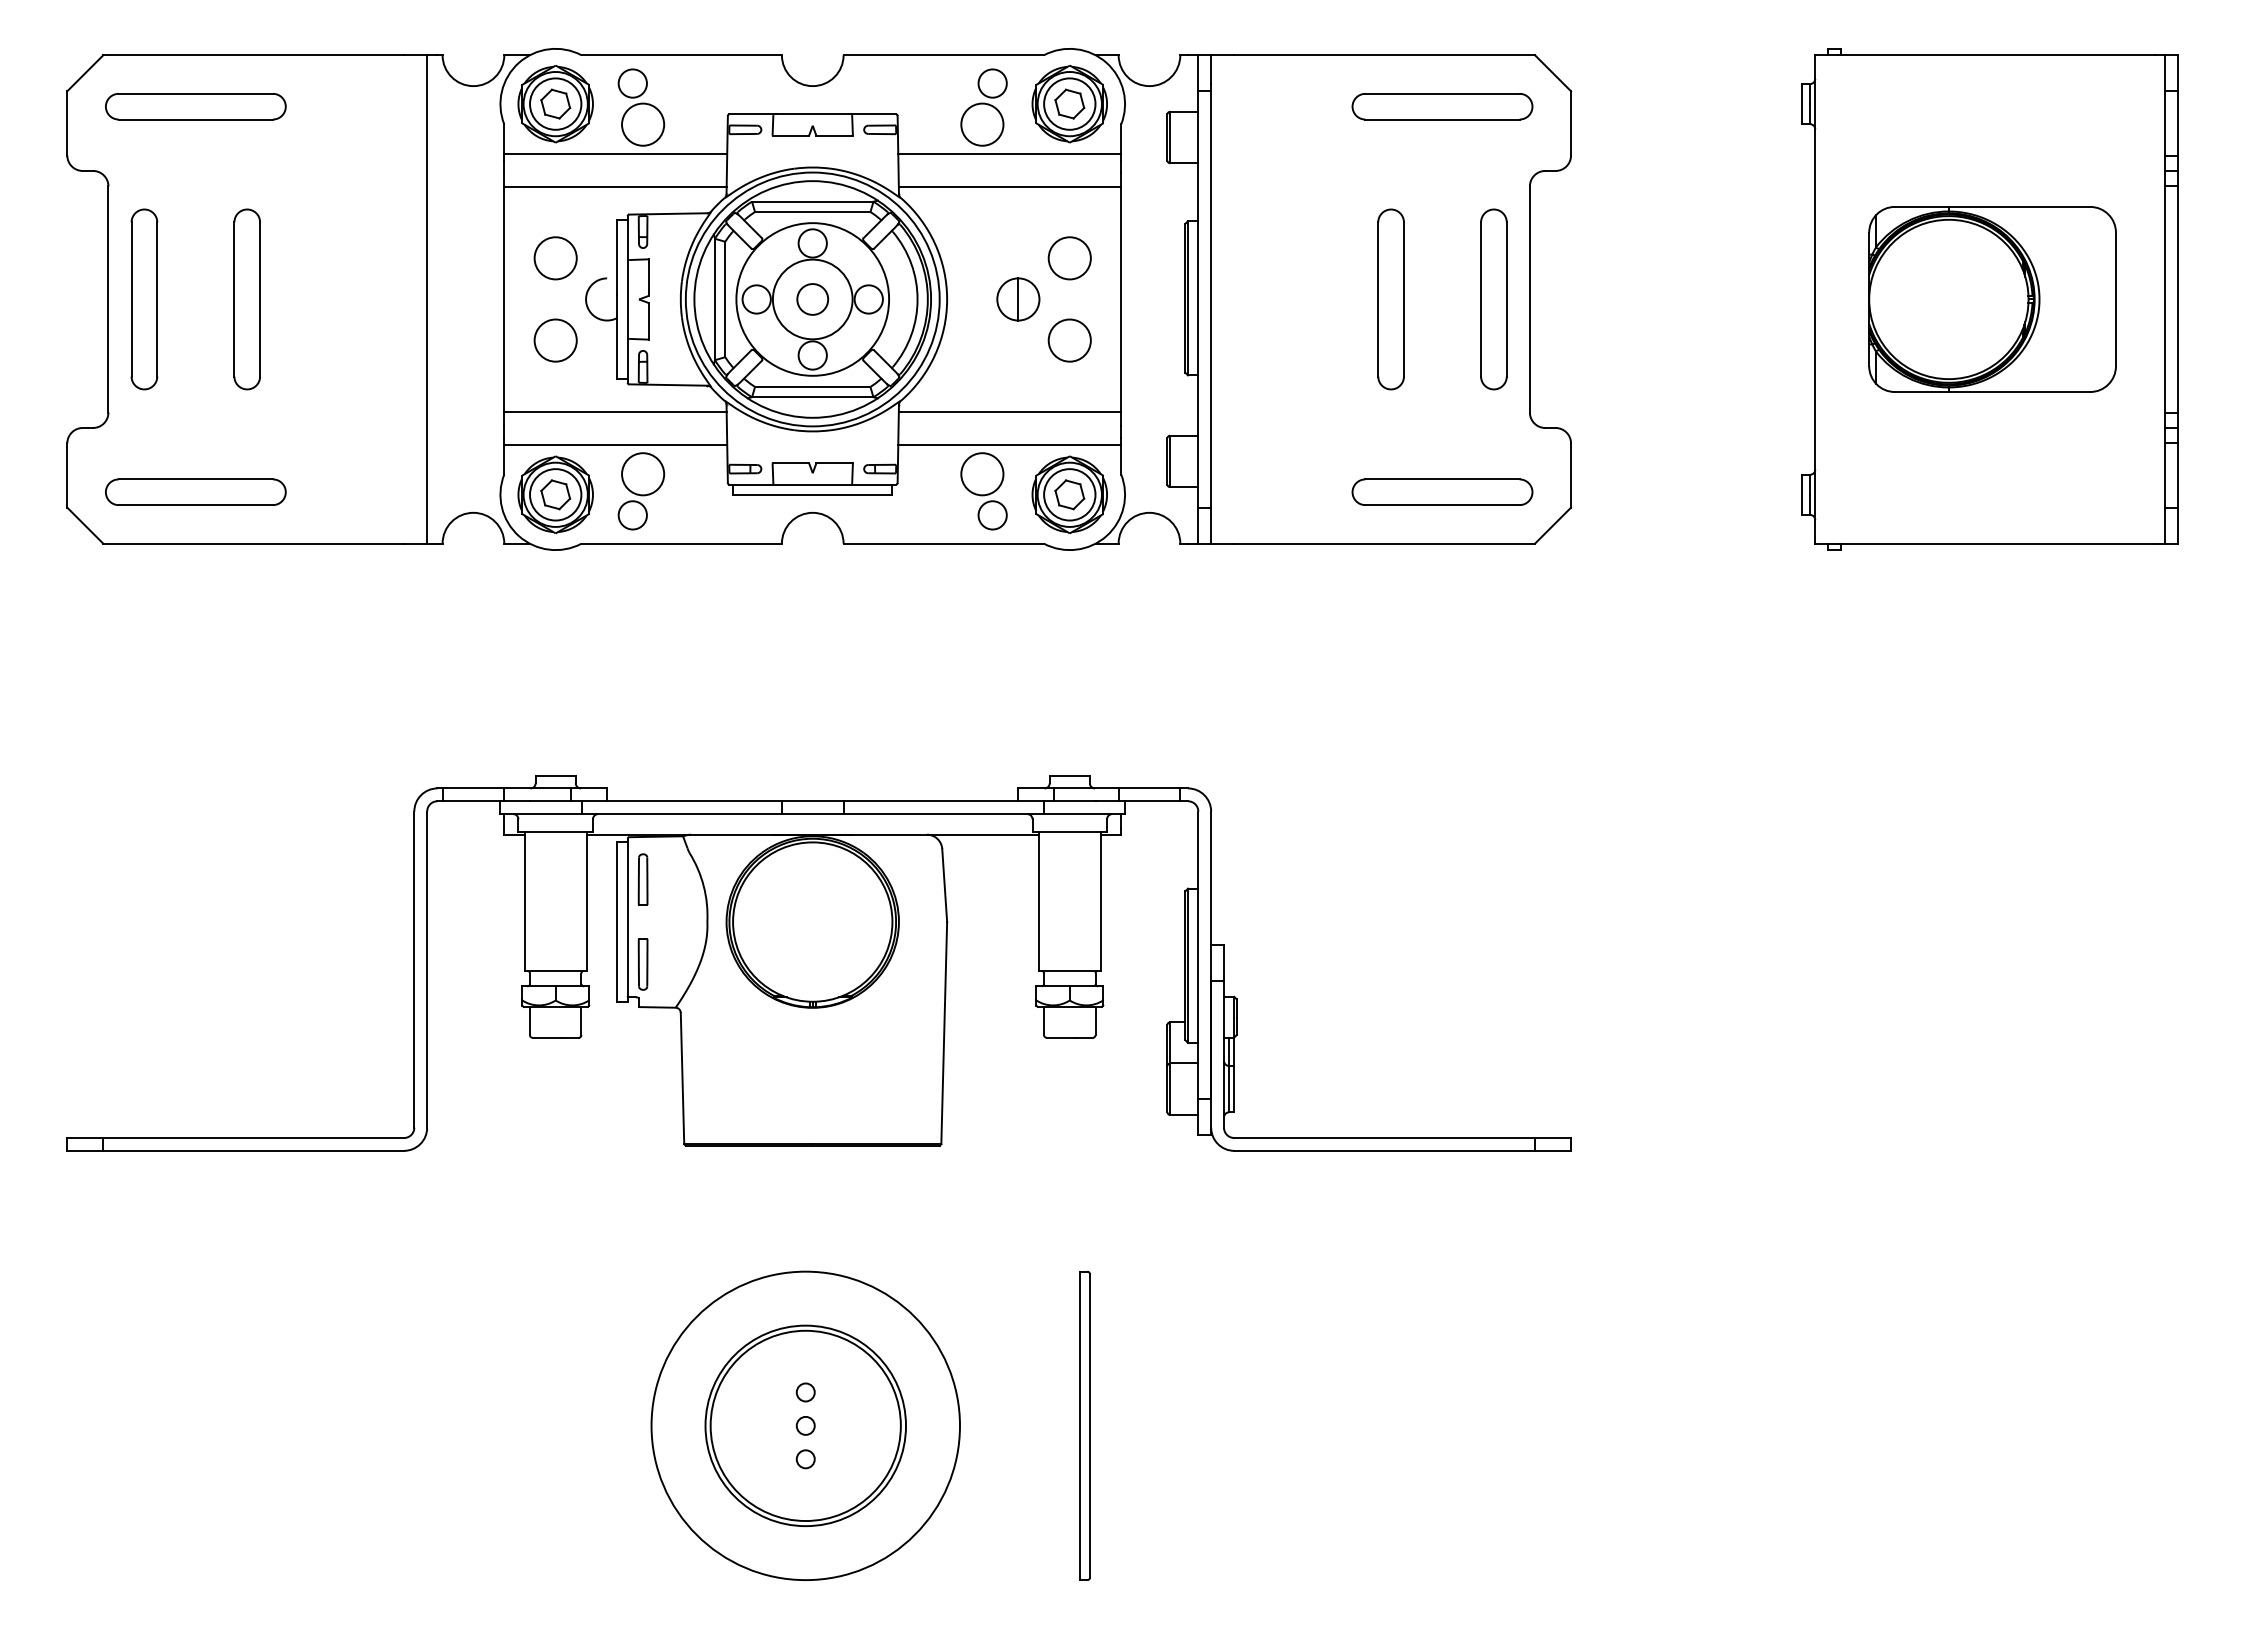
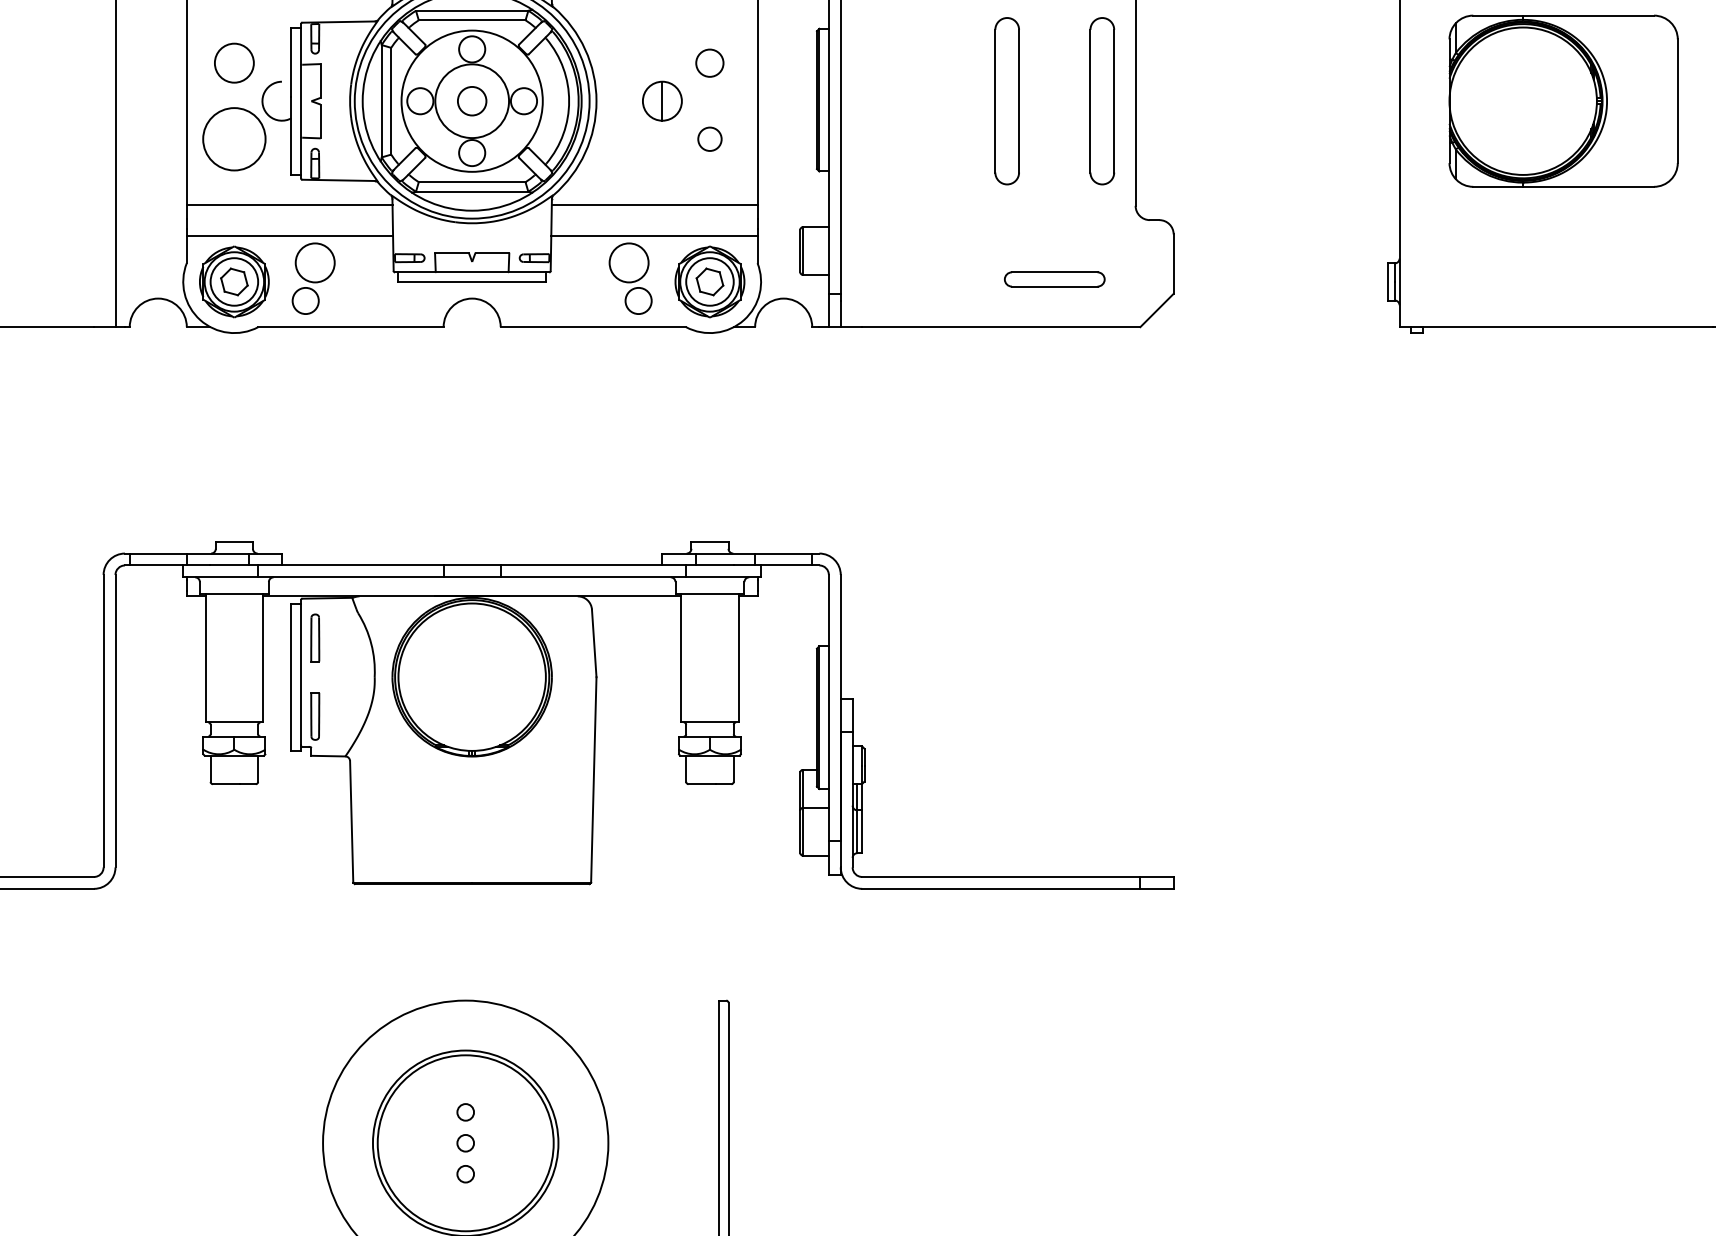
circle: (1069, 258) -> (709, 63), size x0.7
circle: (555, 340) -> (234, 139), size x1.6
circle: (1069, 340) -> (709, 139), size x0.6
part: (1442, 491) -> (1054, 278), size x0.6

